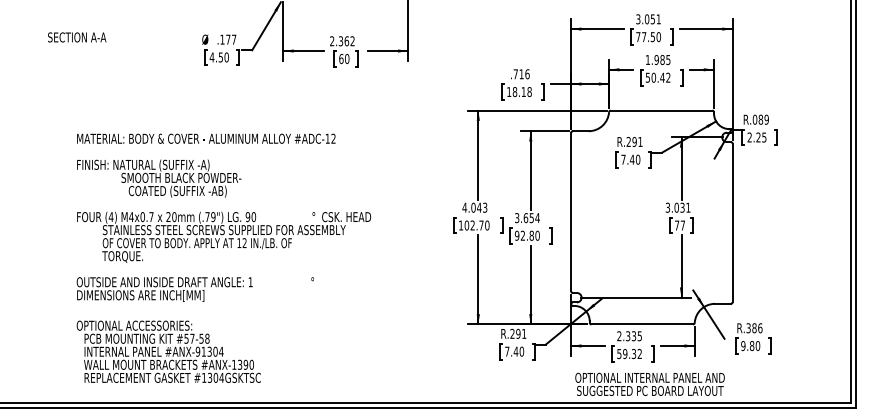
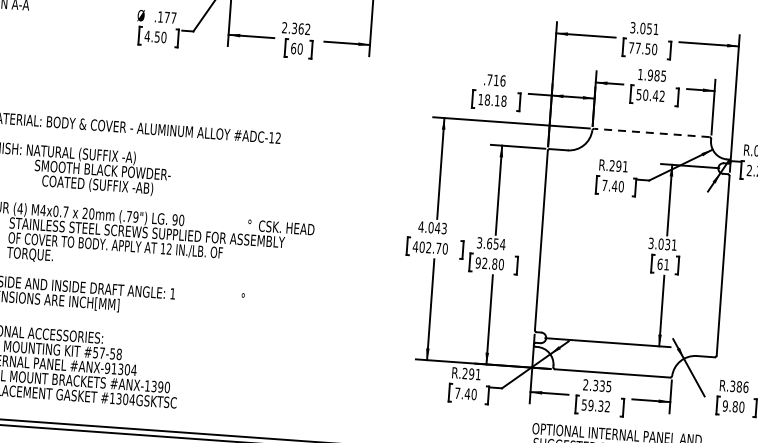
line: (661, 110) -> (651, 132), solid -> dashed
text: (460, 225) -> (414, 246), 102.70 -> 402.70
text: (679, 225) -> (662, 264), 77 -> 61

